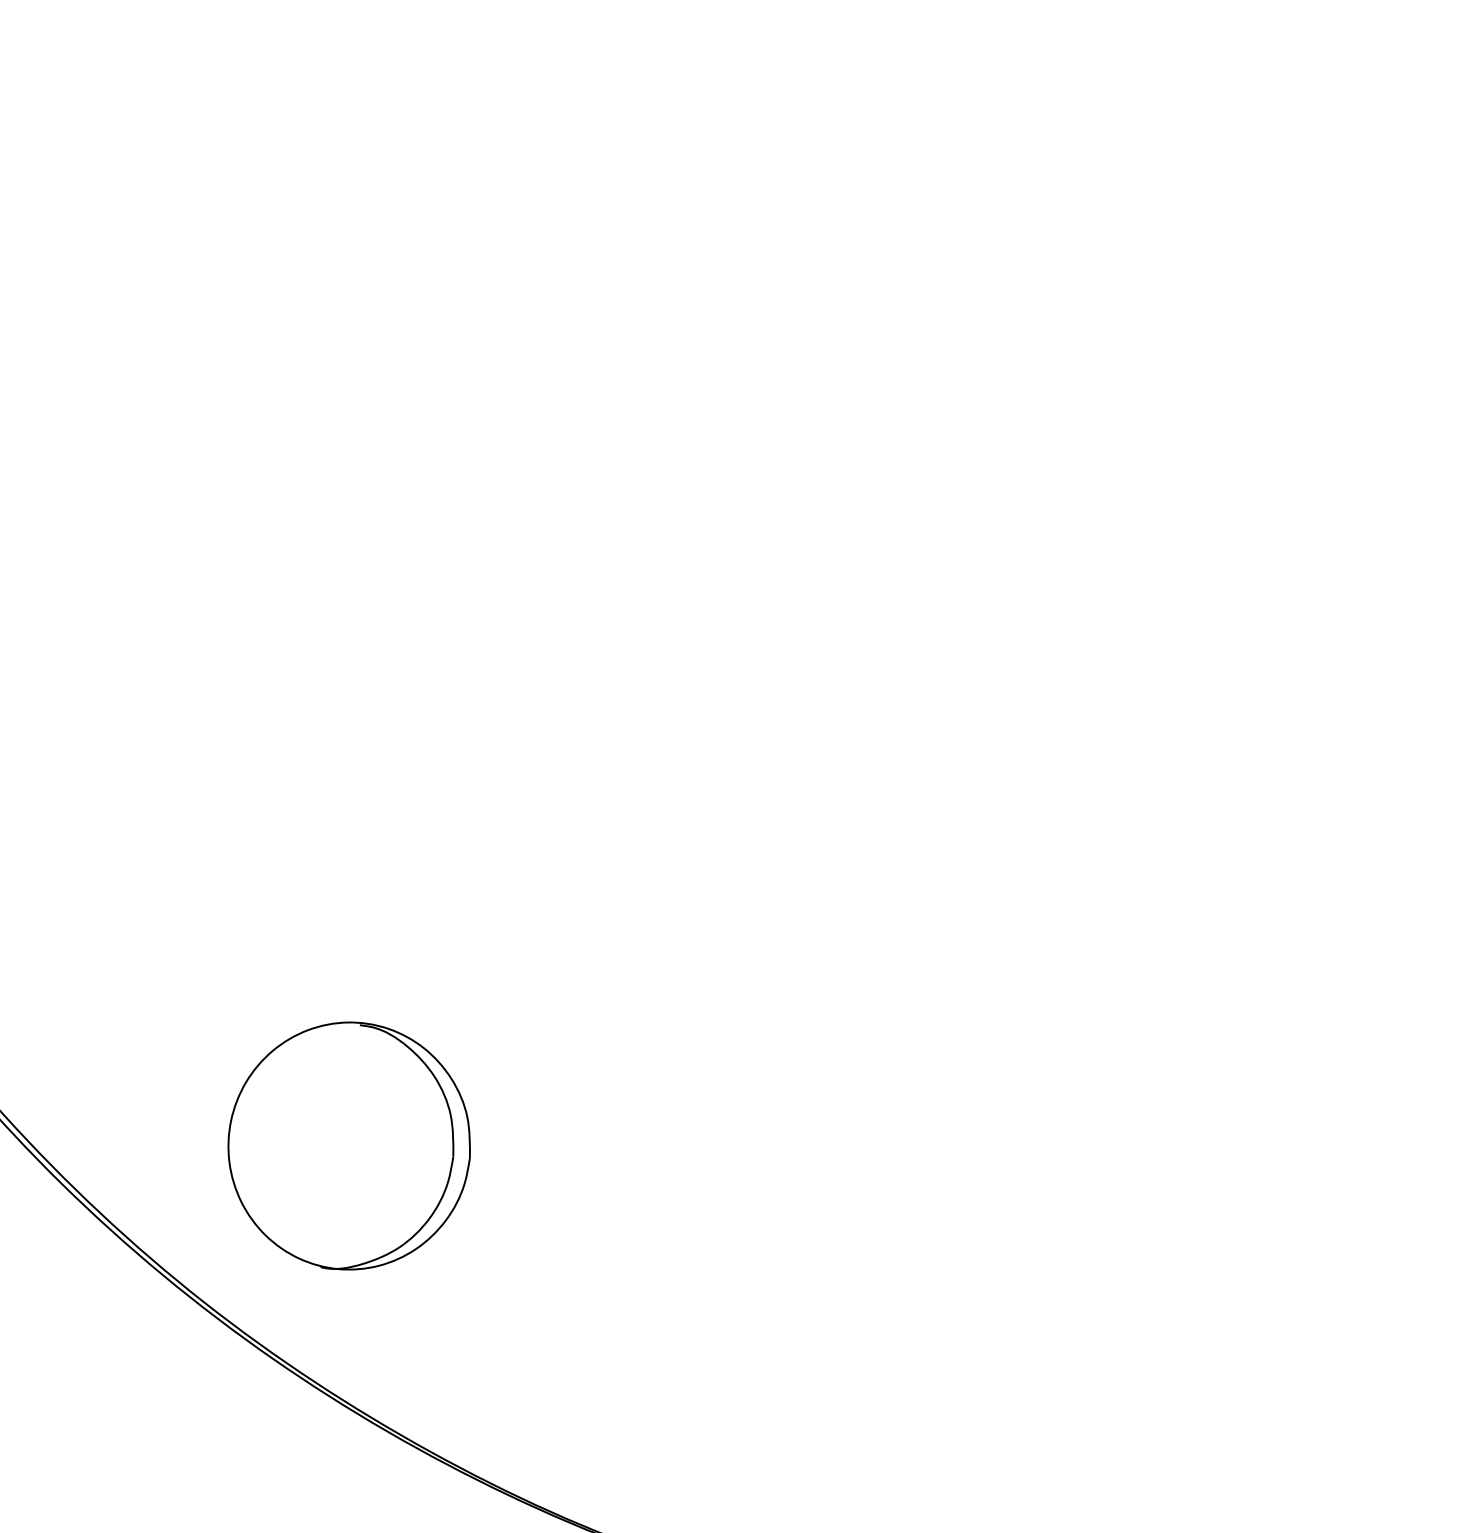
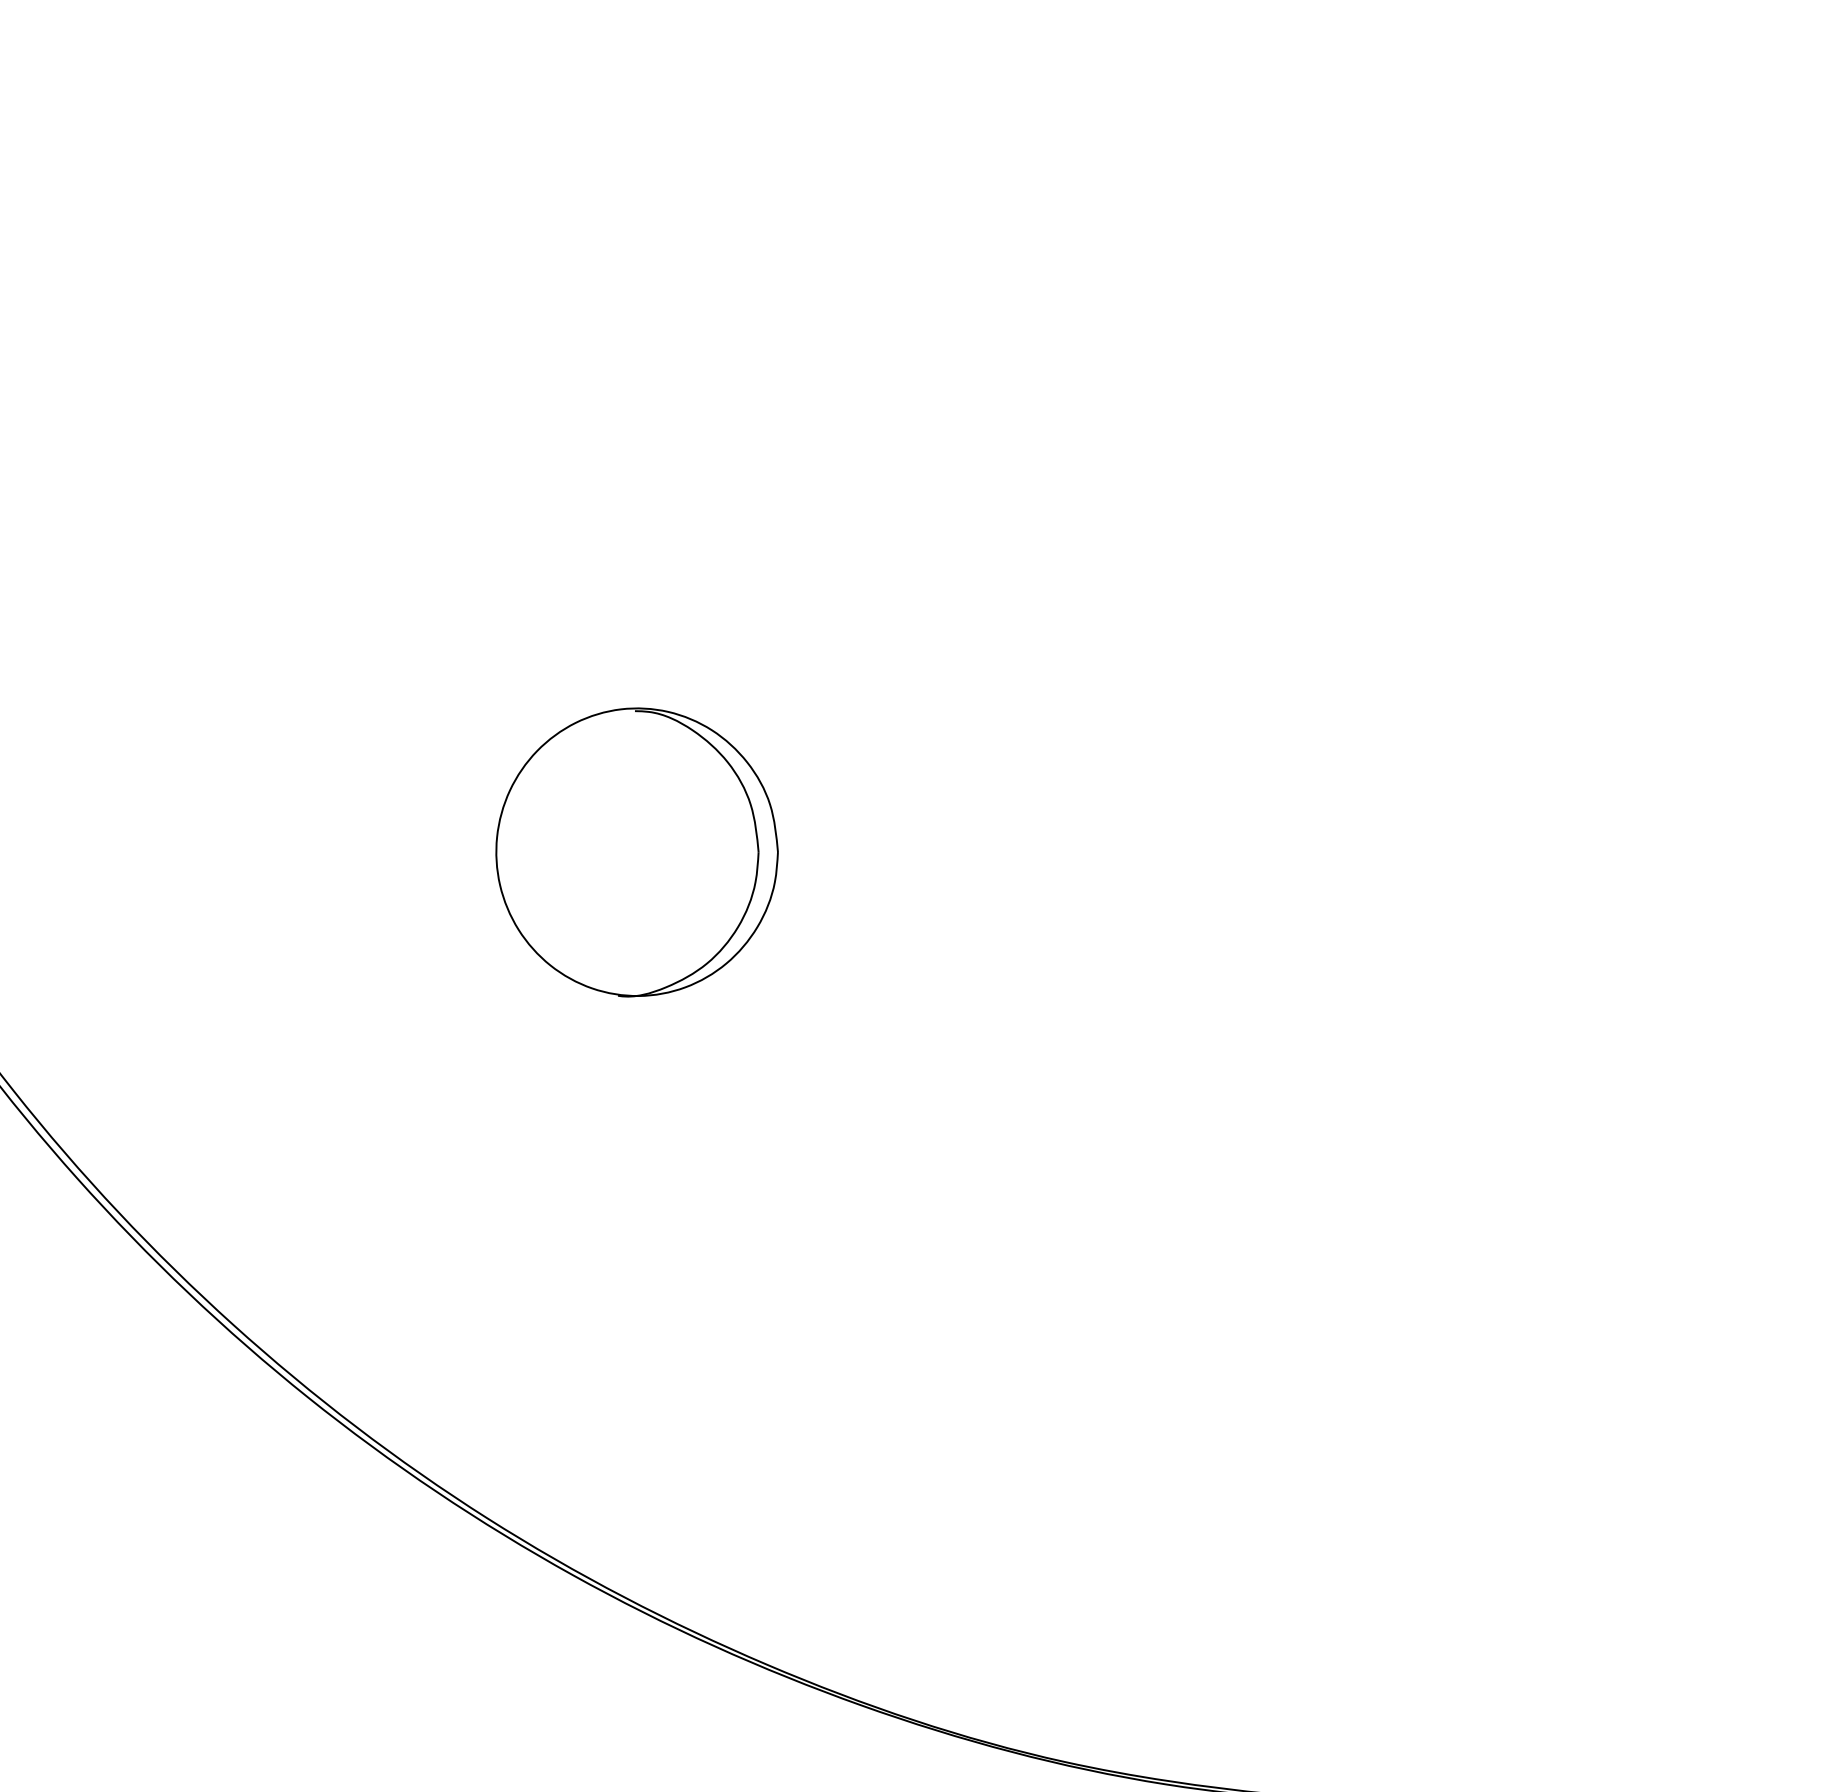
part: (348, 1146) -> (636, 852), moved

